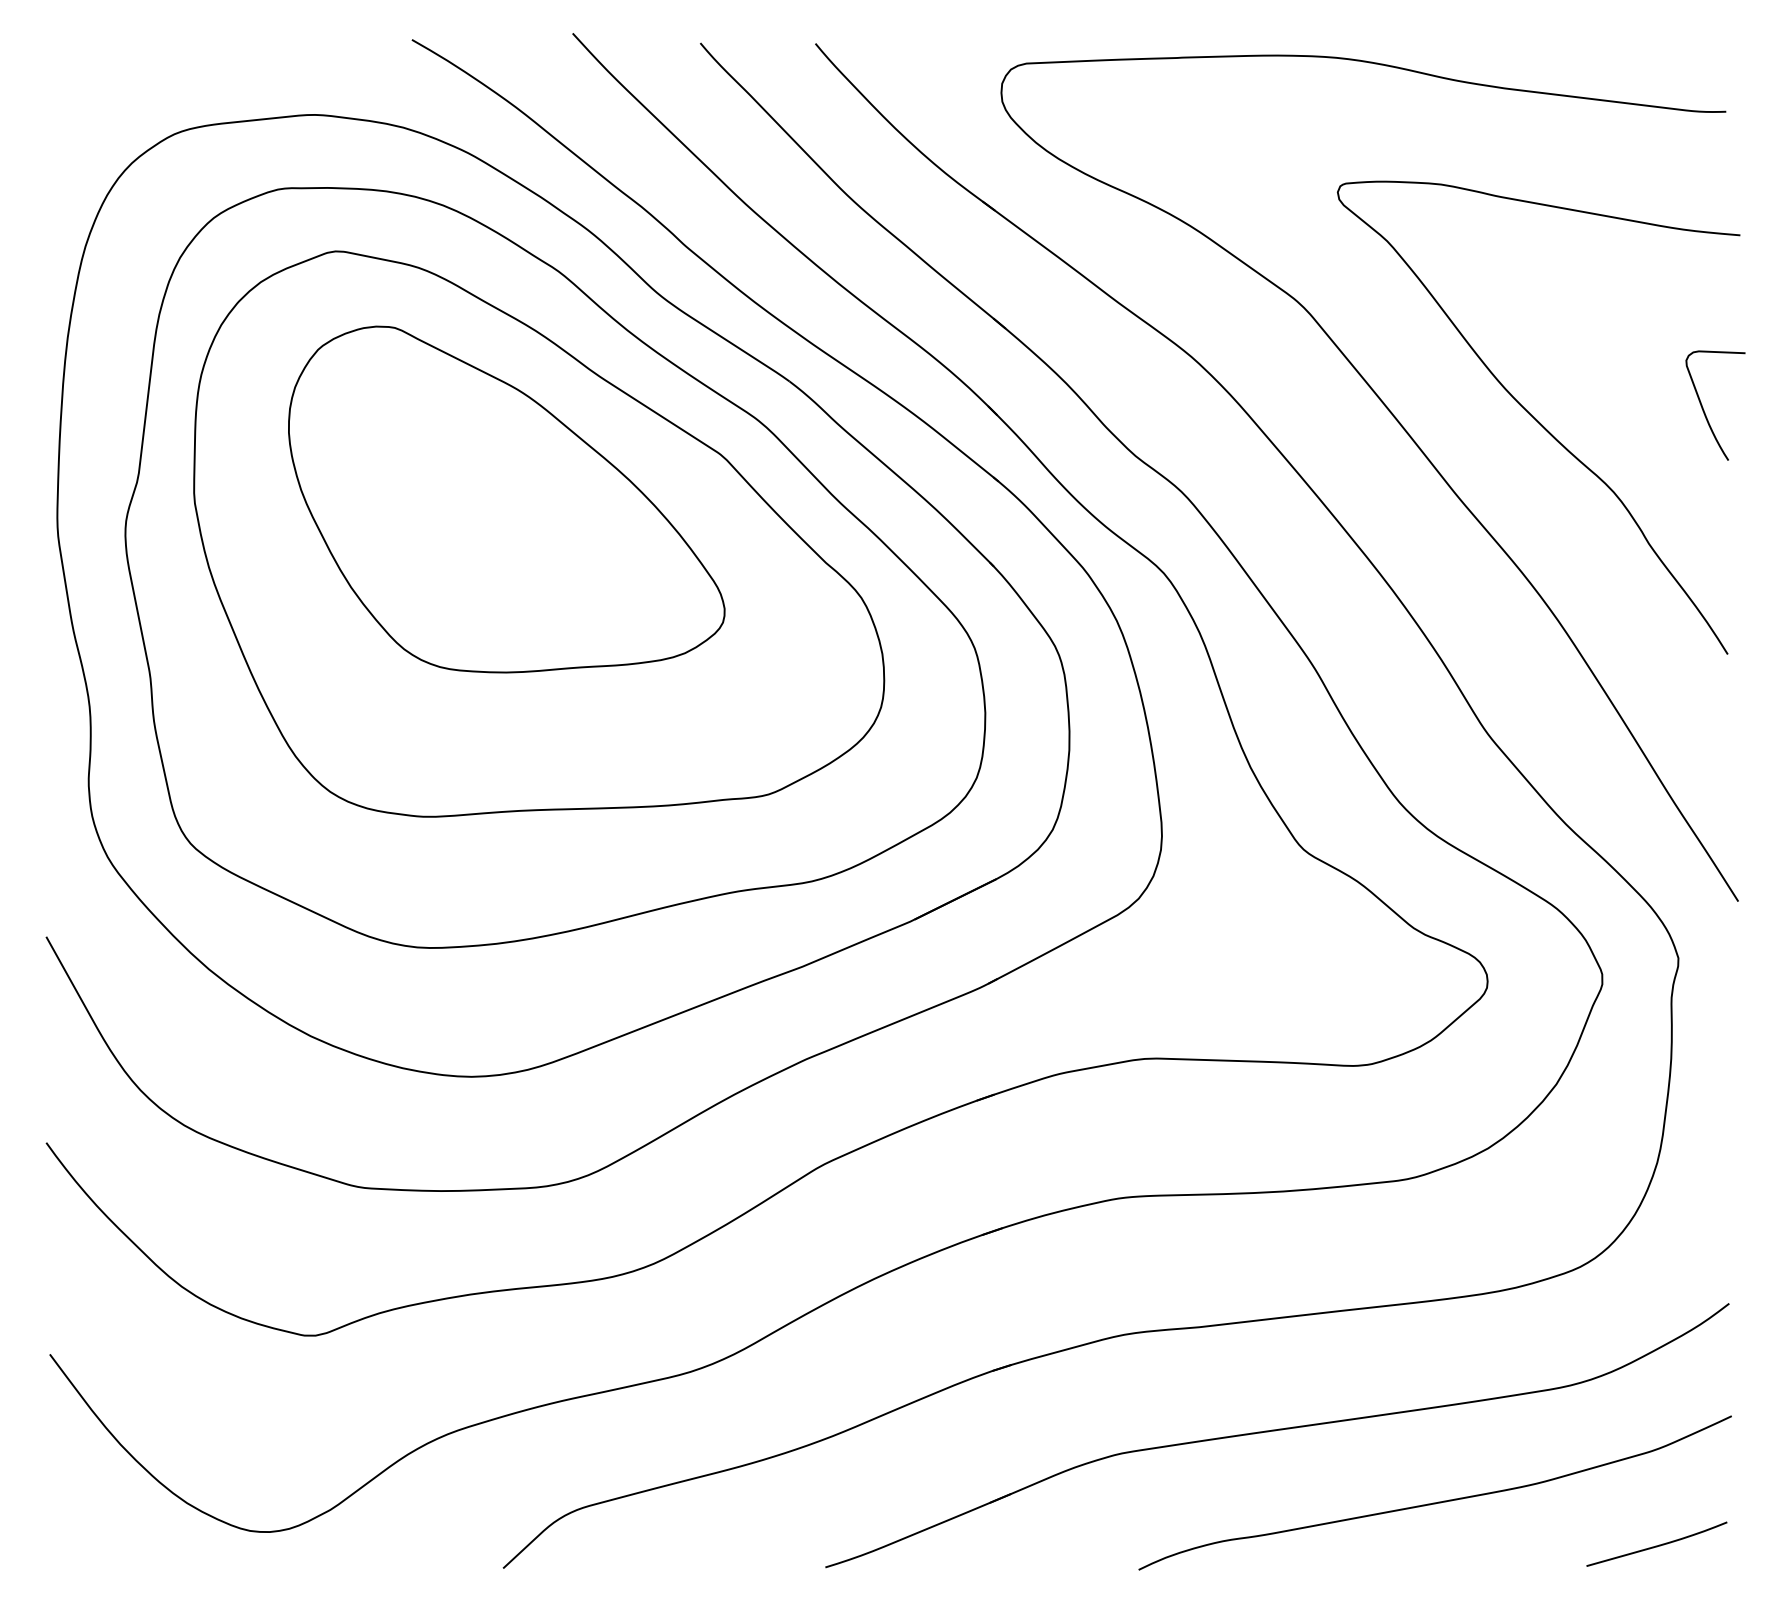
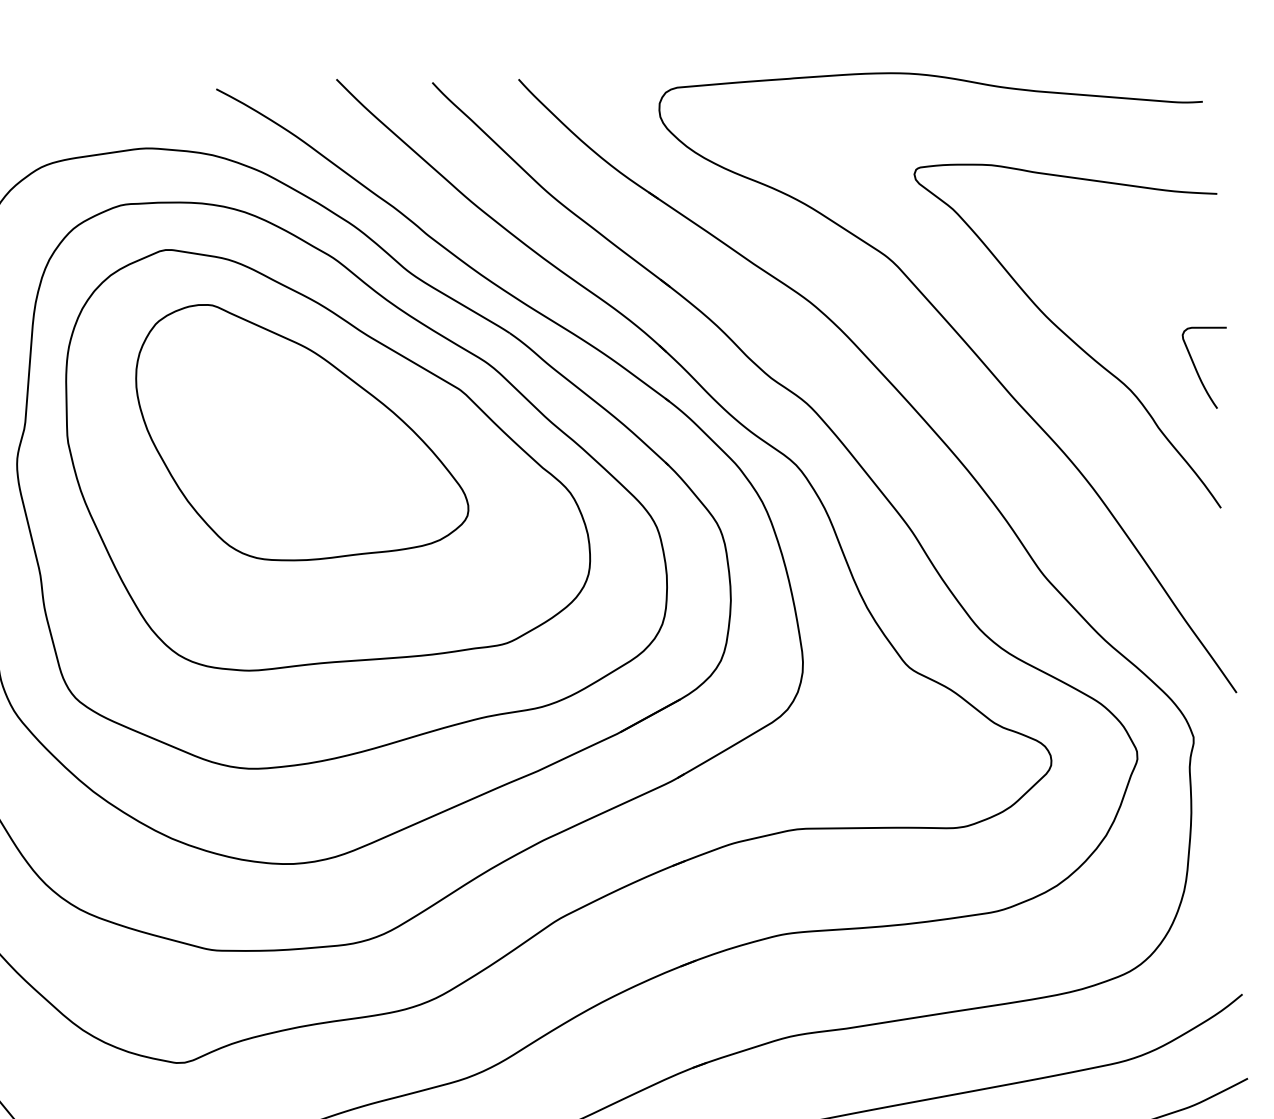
curve: (1704, 410) -> (1197, 371), moved

